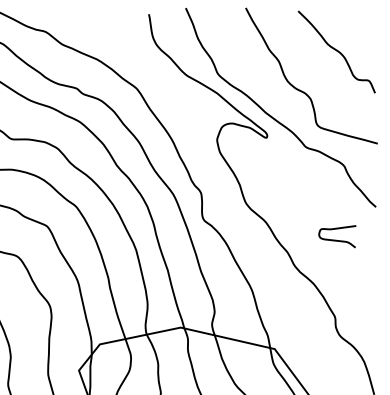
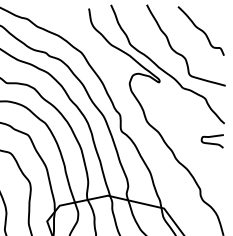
curve: (335, 238) -> (211, 142), moved

